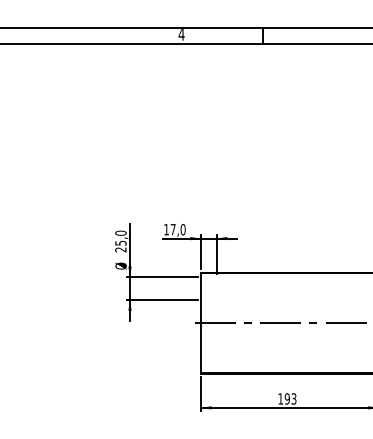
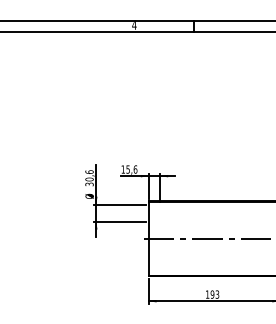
text: (177, 229) -> (131, 169), 17,0 -> 15,6
text: (120, 241) -> (89, 178), 25,0 -> 30,6

